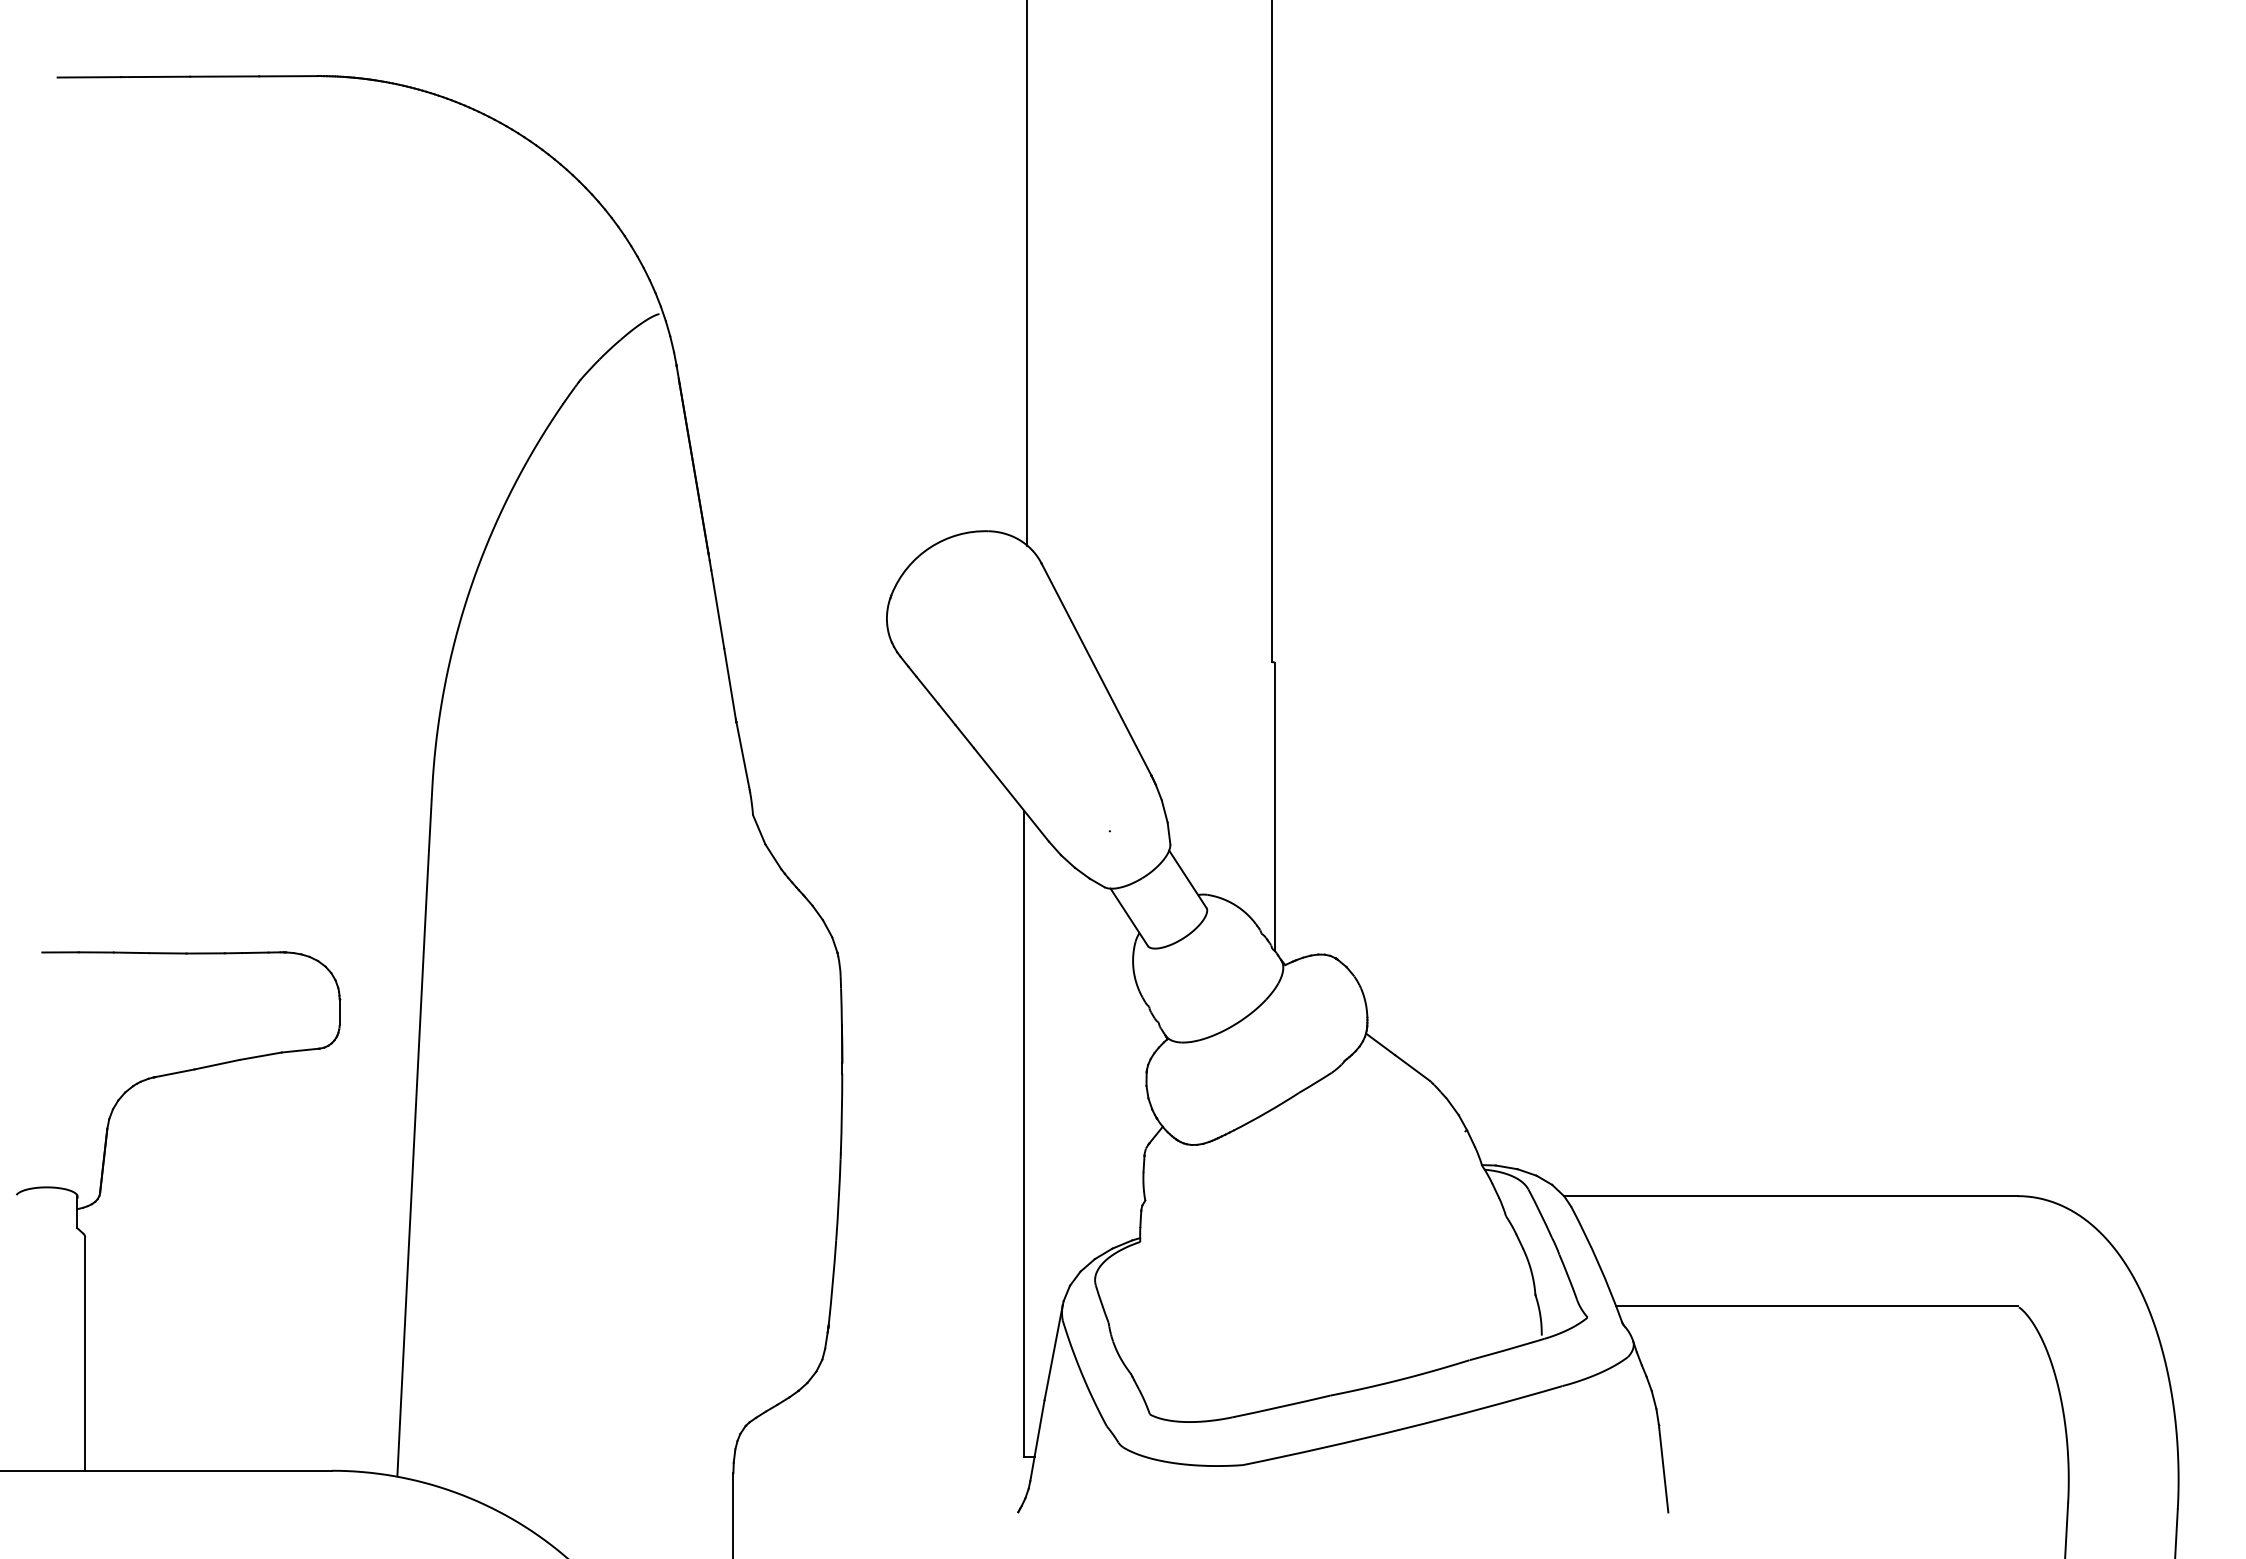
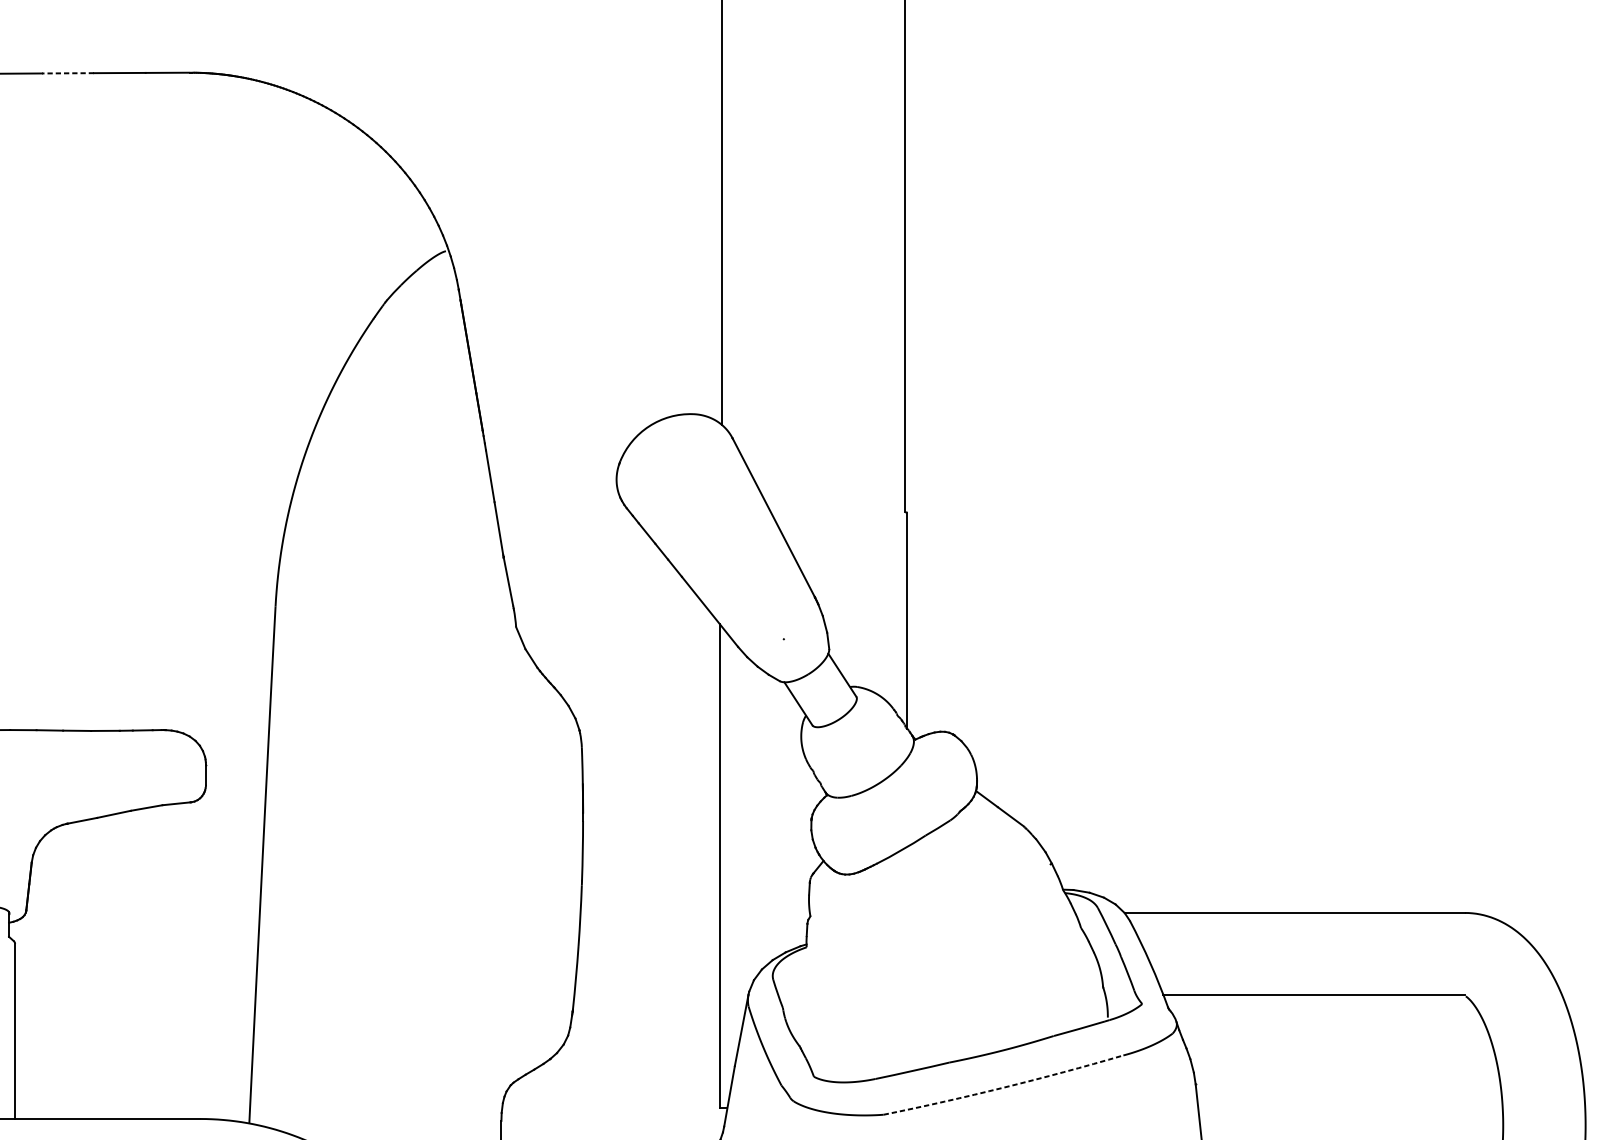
line: (155, 76) -> (67, 73), solid -> dashed
arc: (1403, 1428) -> (1004, 1087), solid -> dashed

